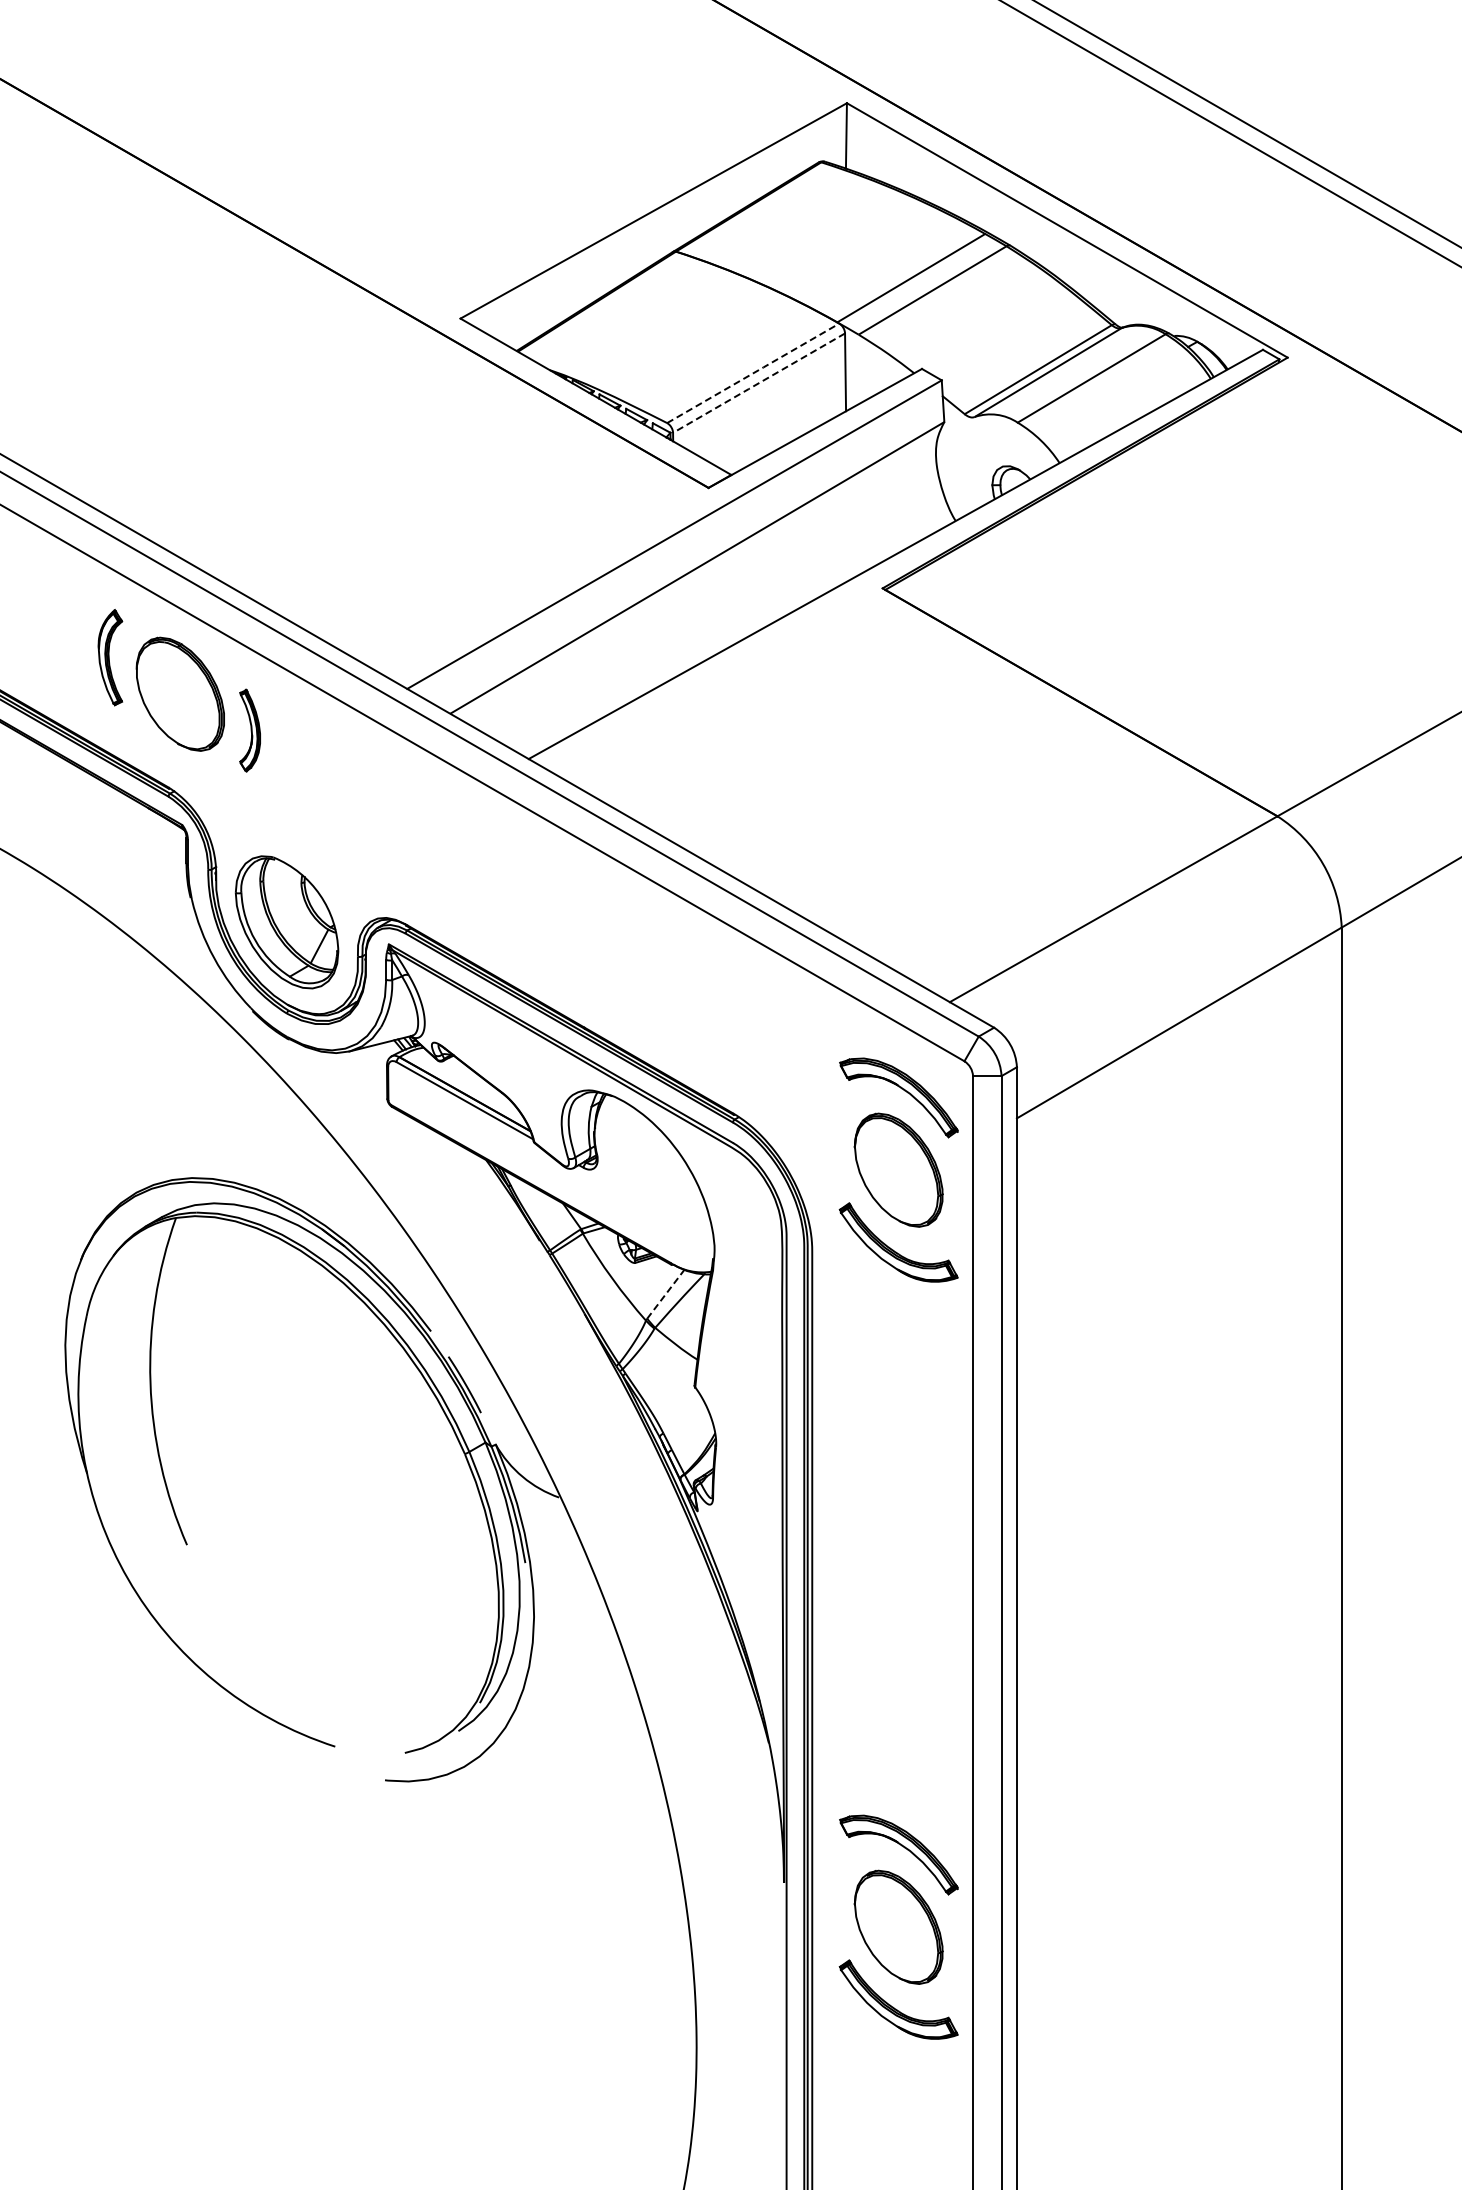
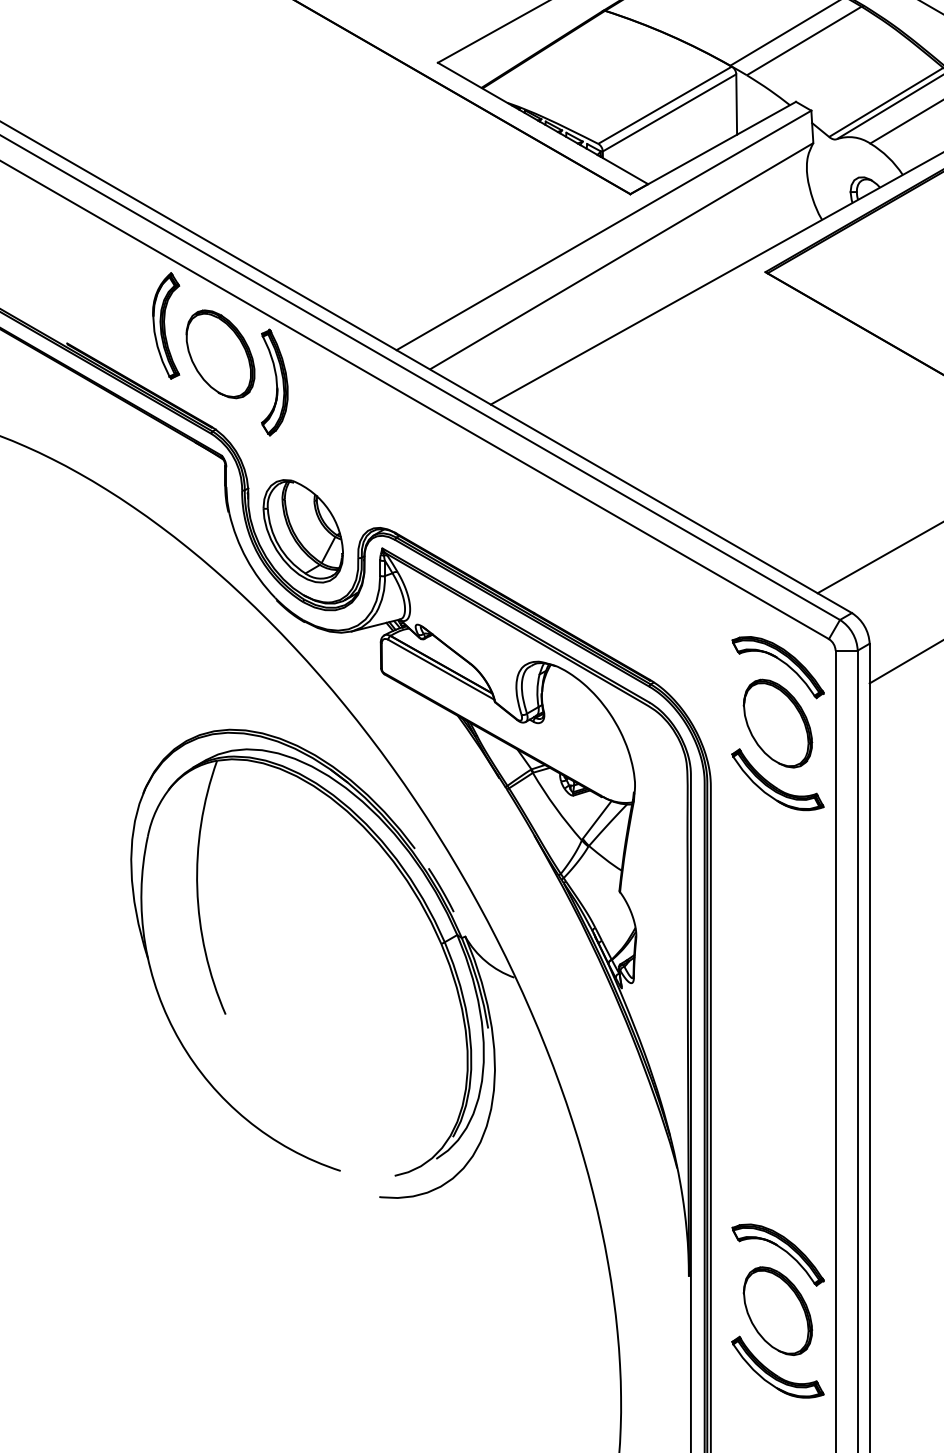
line: (754, 372) -> (666, 104), dashed -> solid
line: (758, 383) -> (669, 113), dashed -> solid
part: (110, 657) -> (166, 325), size x1.43
part: (249, 730) -> (274, 382), size x1.67
line: (665, 1294) -> (596, 820), dashed -> solid

